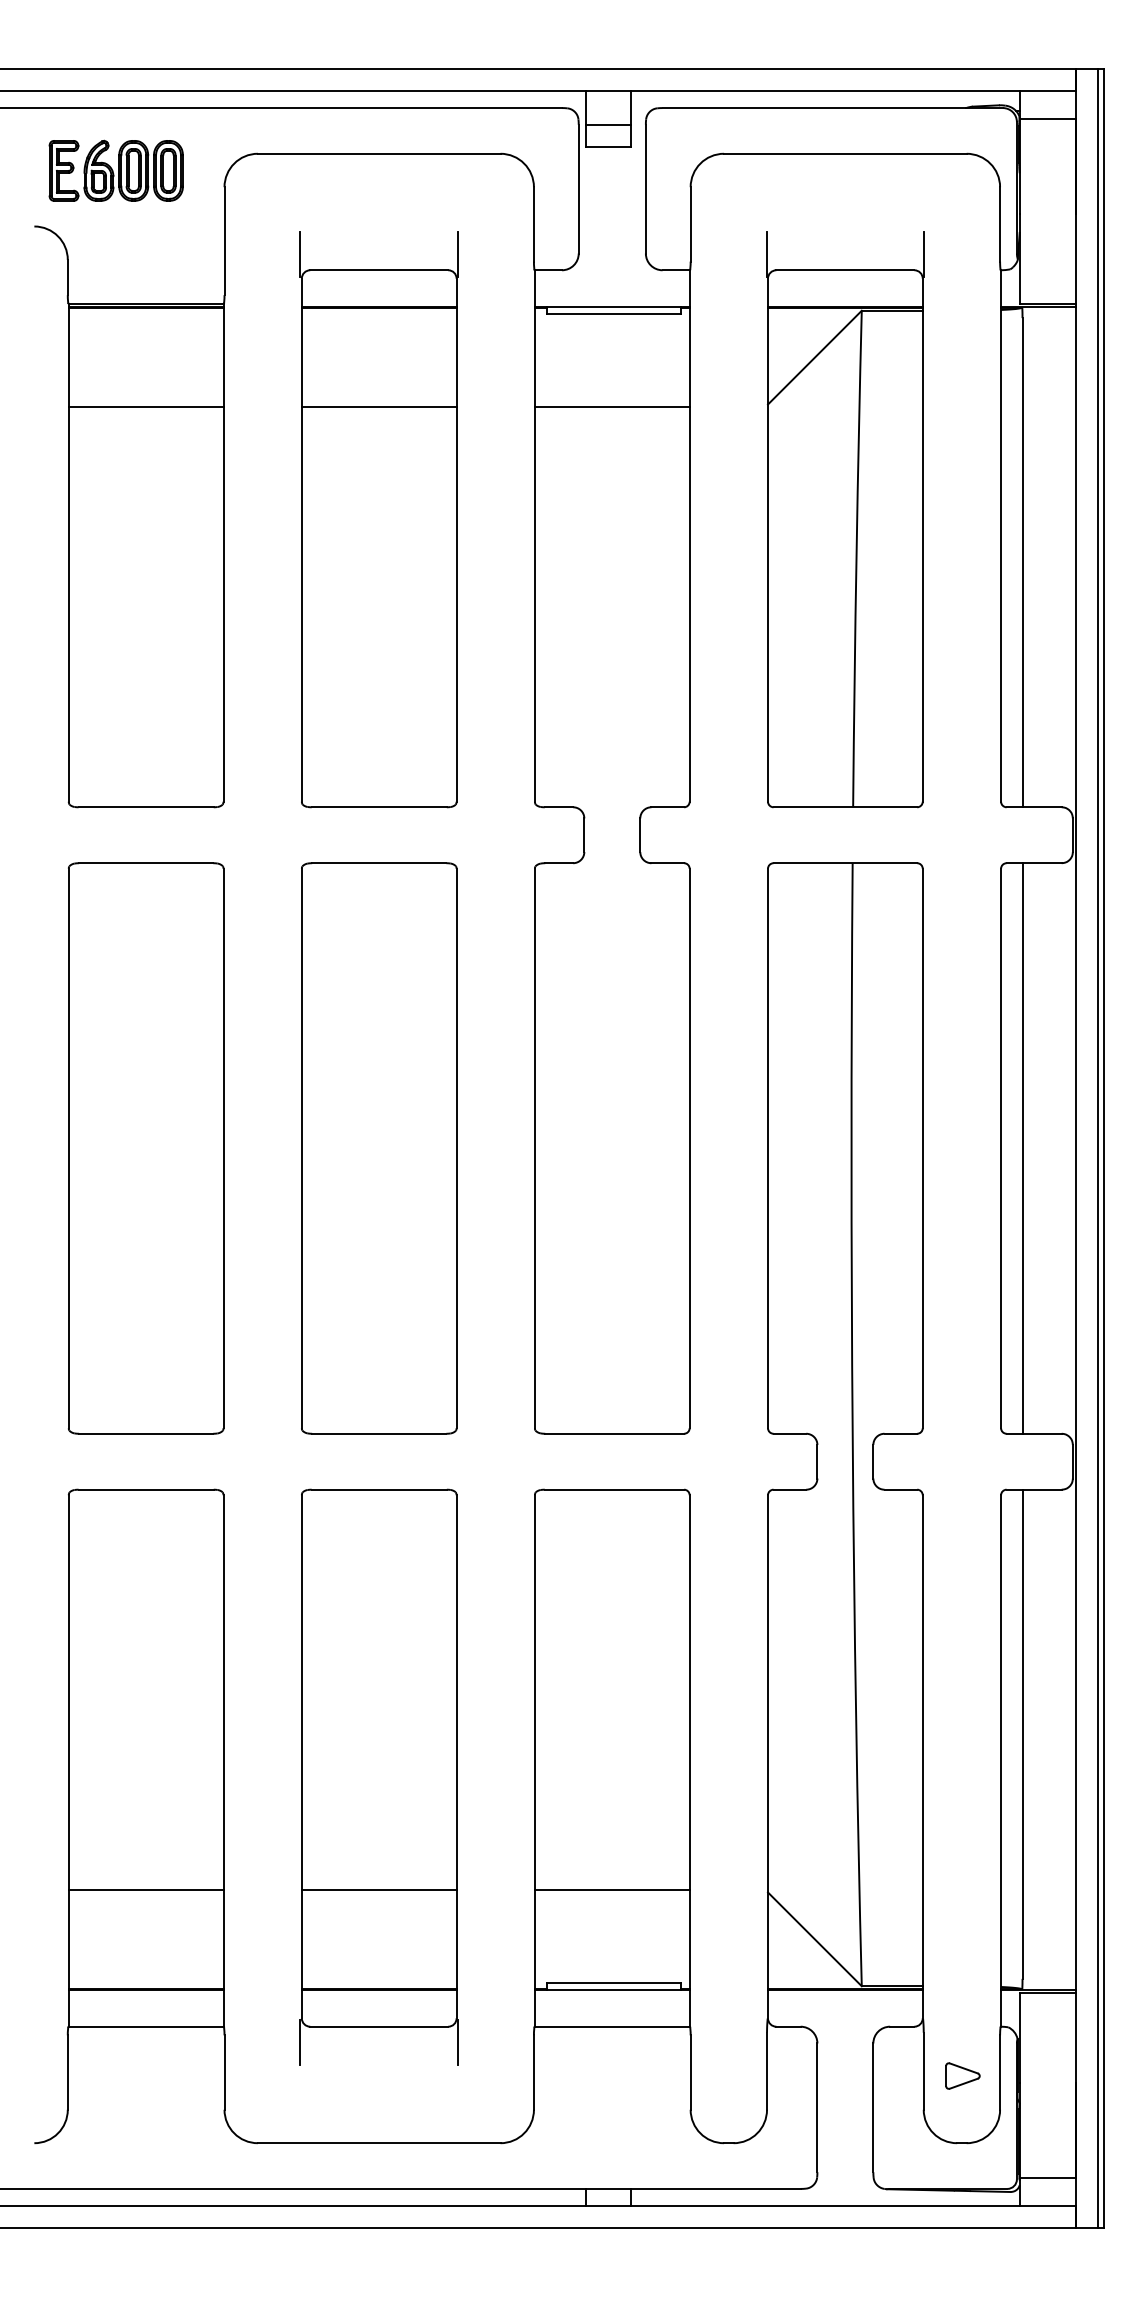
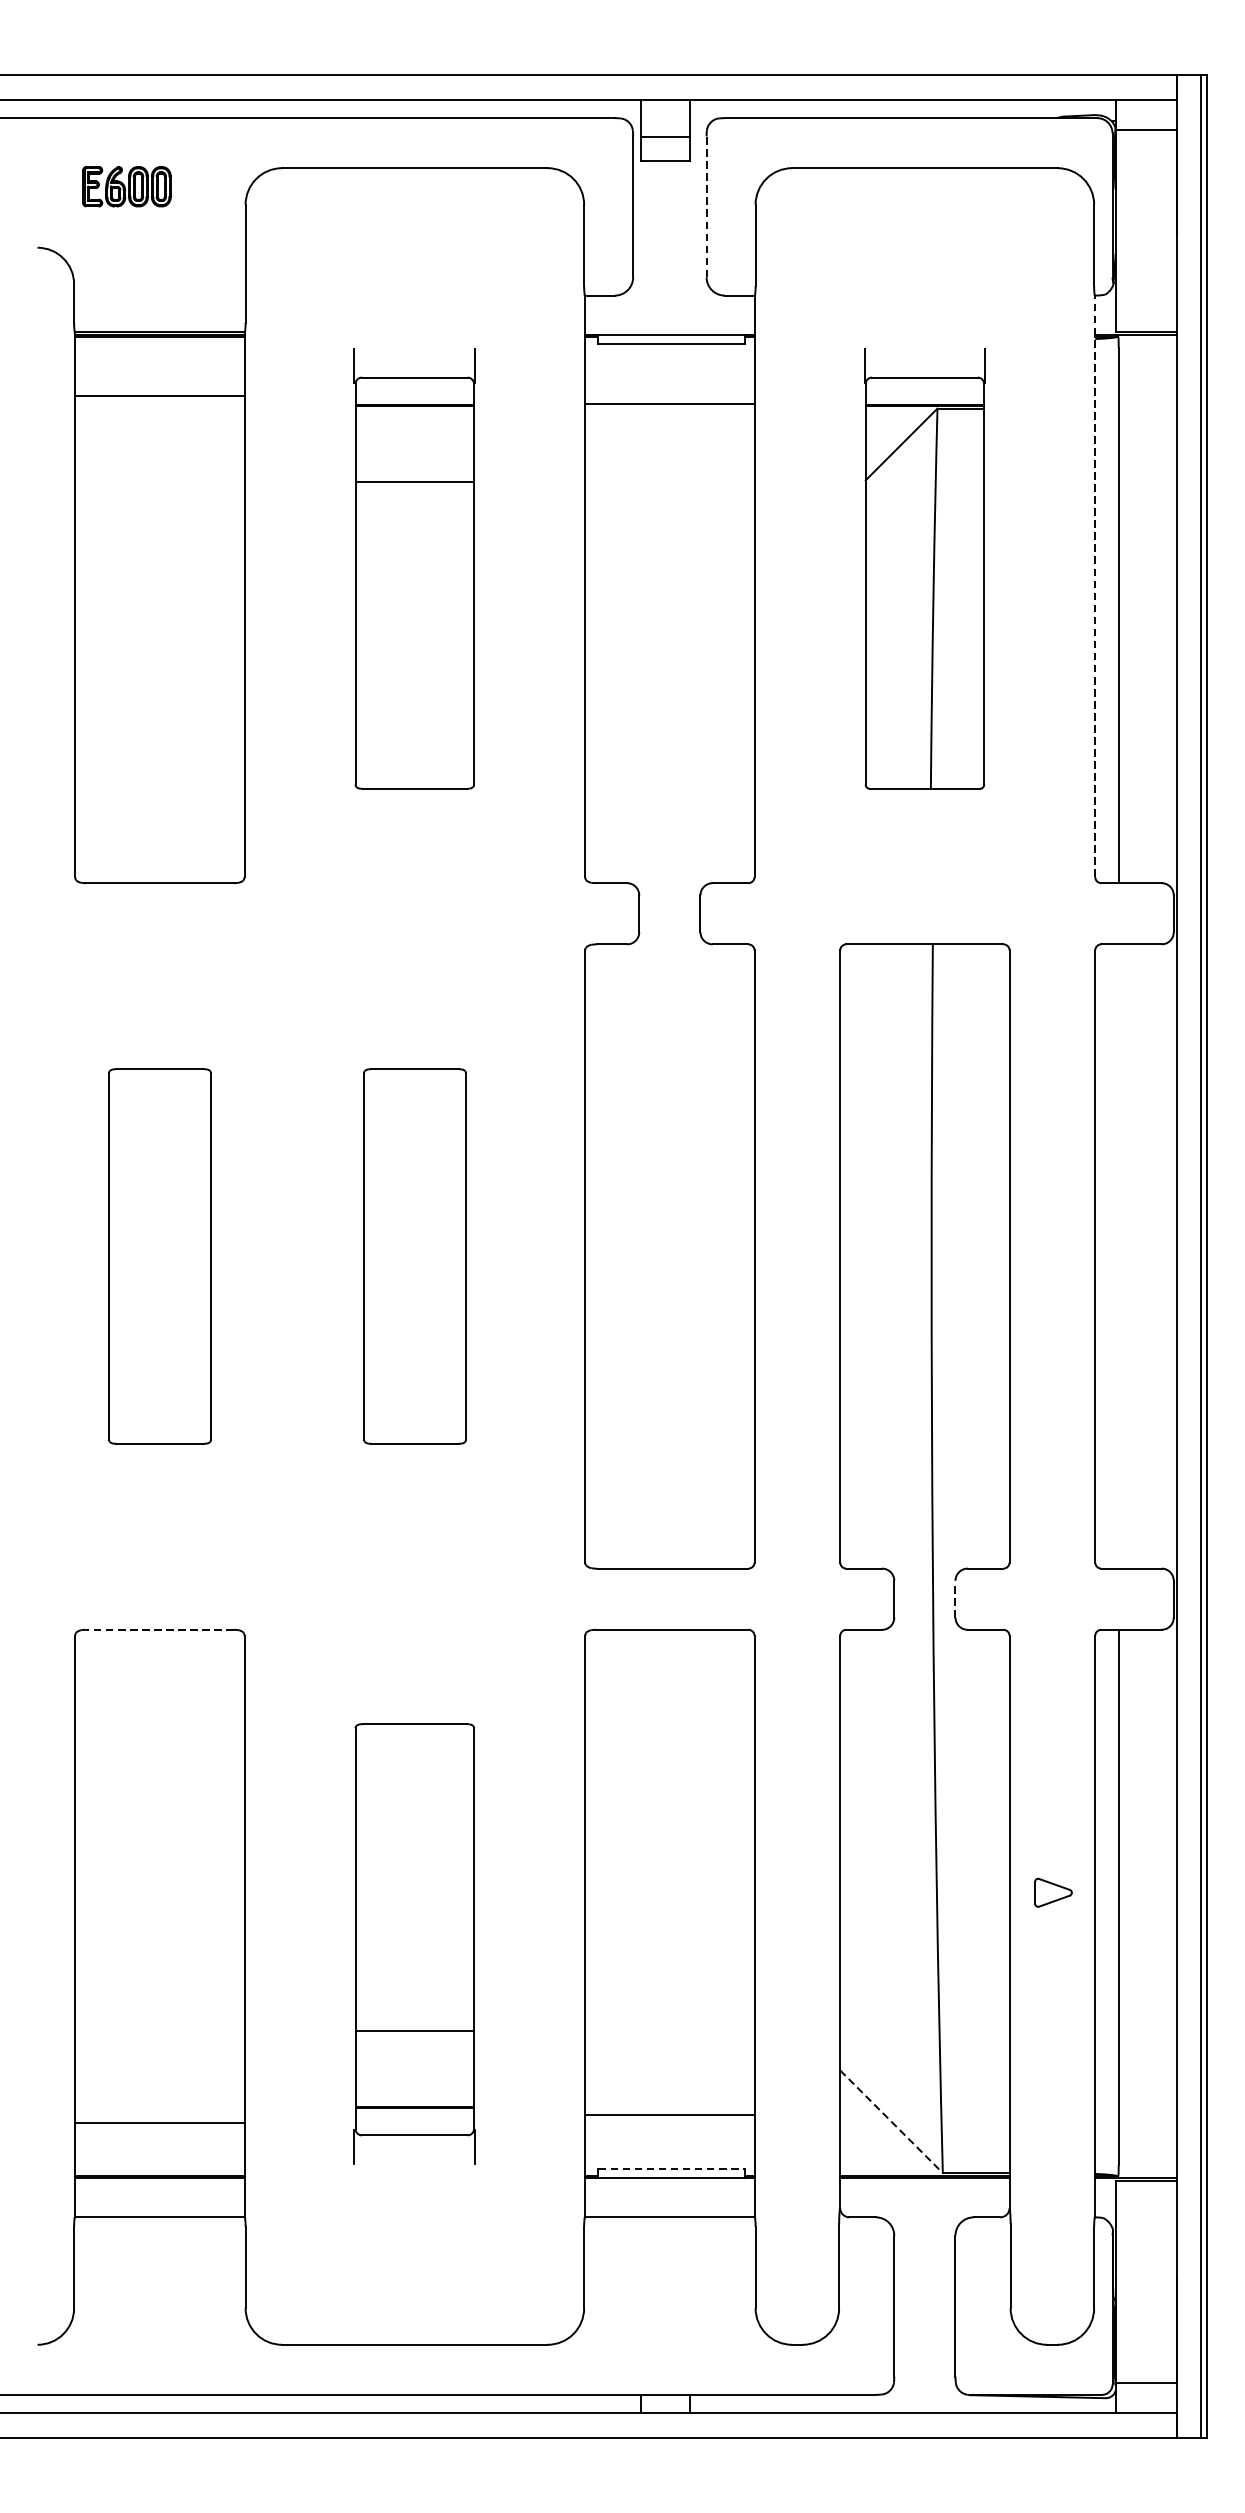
part: (115, 170) -> (126, 186), size x0.6
line: (645, 188) -> (706, 206), solid -> dashed
line: (145, 407) -> (159, 396), moved
line: (611, 407) -> (668, 404), moved
part: (378, 519) -> (414, 568), size x0.7
part: (845, 519) -> (925, 568), size x0.7
line: (1001, 535) -> (1095, 585), solid -> dashed
part: (146, 1148) -> (160, 1256), size x0.6
part: (379, 1148) -> (415, 1256), size x0.6
line: (1022, 1148) -> (1118, 1256), removed
line: (873, 1461) -> (955, 1598), solid -> dashed
line: (146, 1489) -> (160, 1629), solid -> dashed
part: (378, 1776) -> (414, 1943), size x0.7
line: (145, 1889) -> (159, 2123), moved
line: (611, 1889) -> (668, 2114), moved
line: (815, 1939) -> (892, 2121), solid -> dashed
line: (614, 1982) -> (672, 2168), solid -> dashed
part: (962, 2075) -> (1053, 1892), moved

